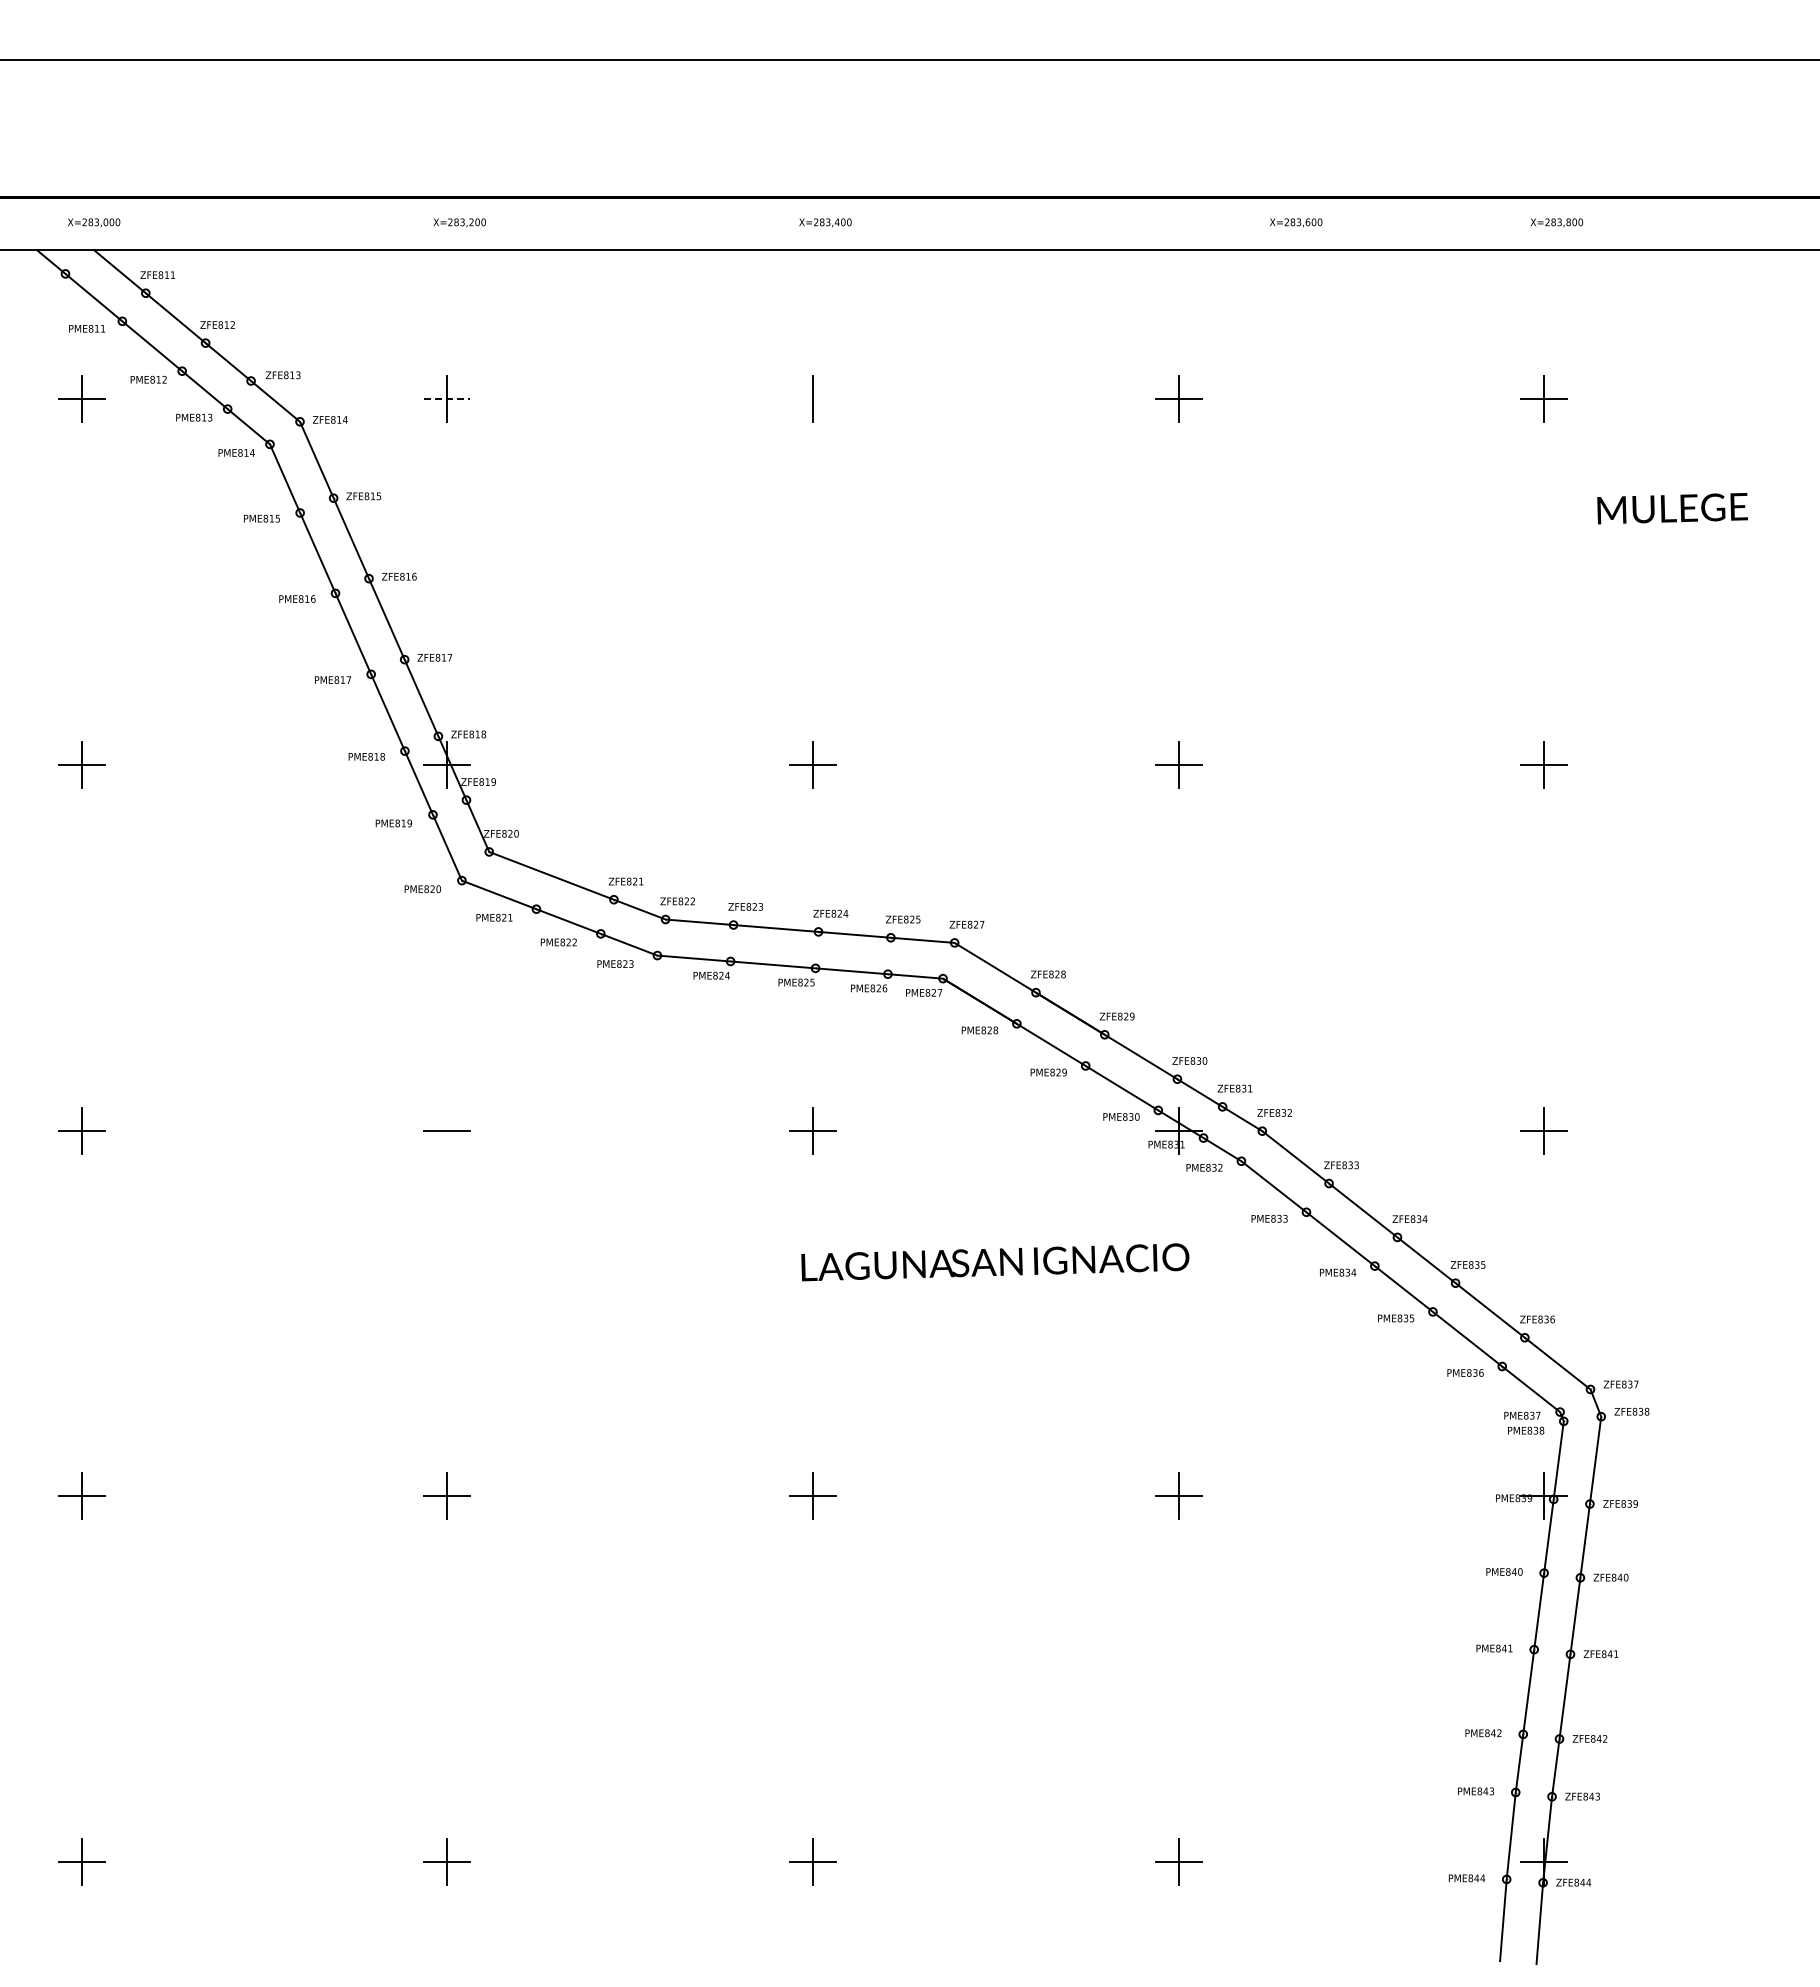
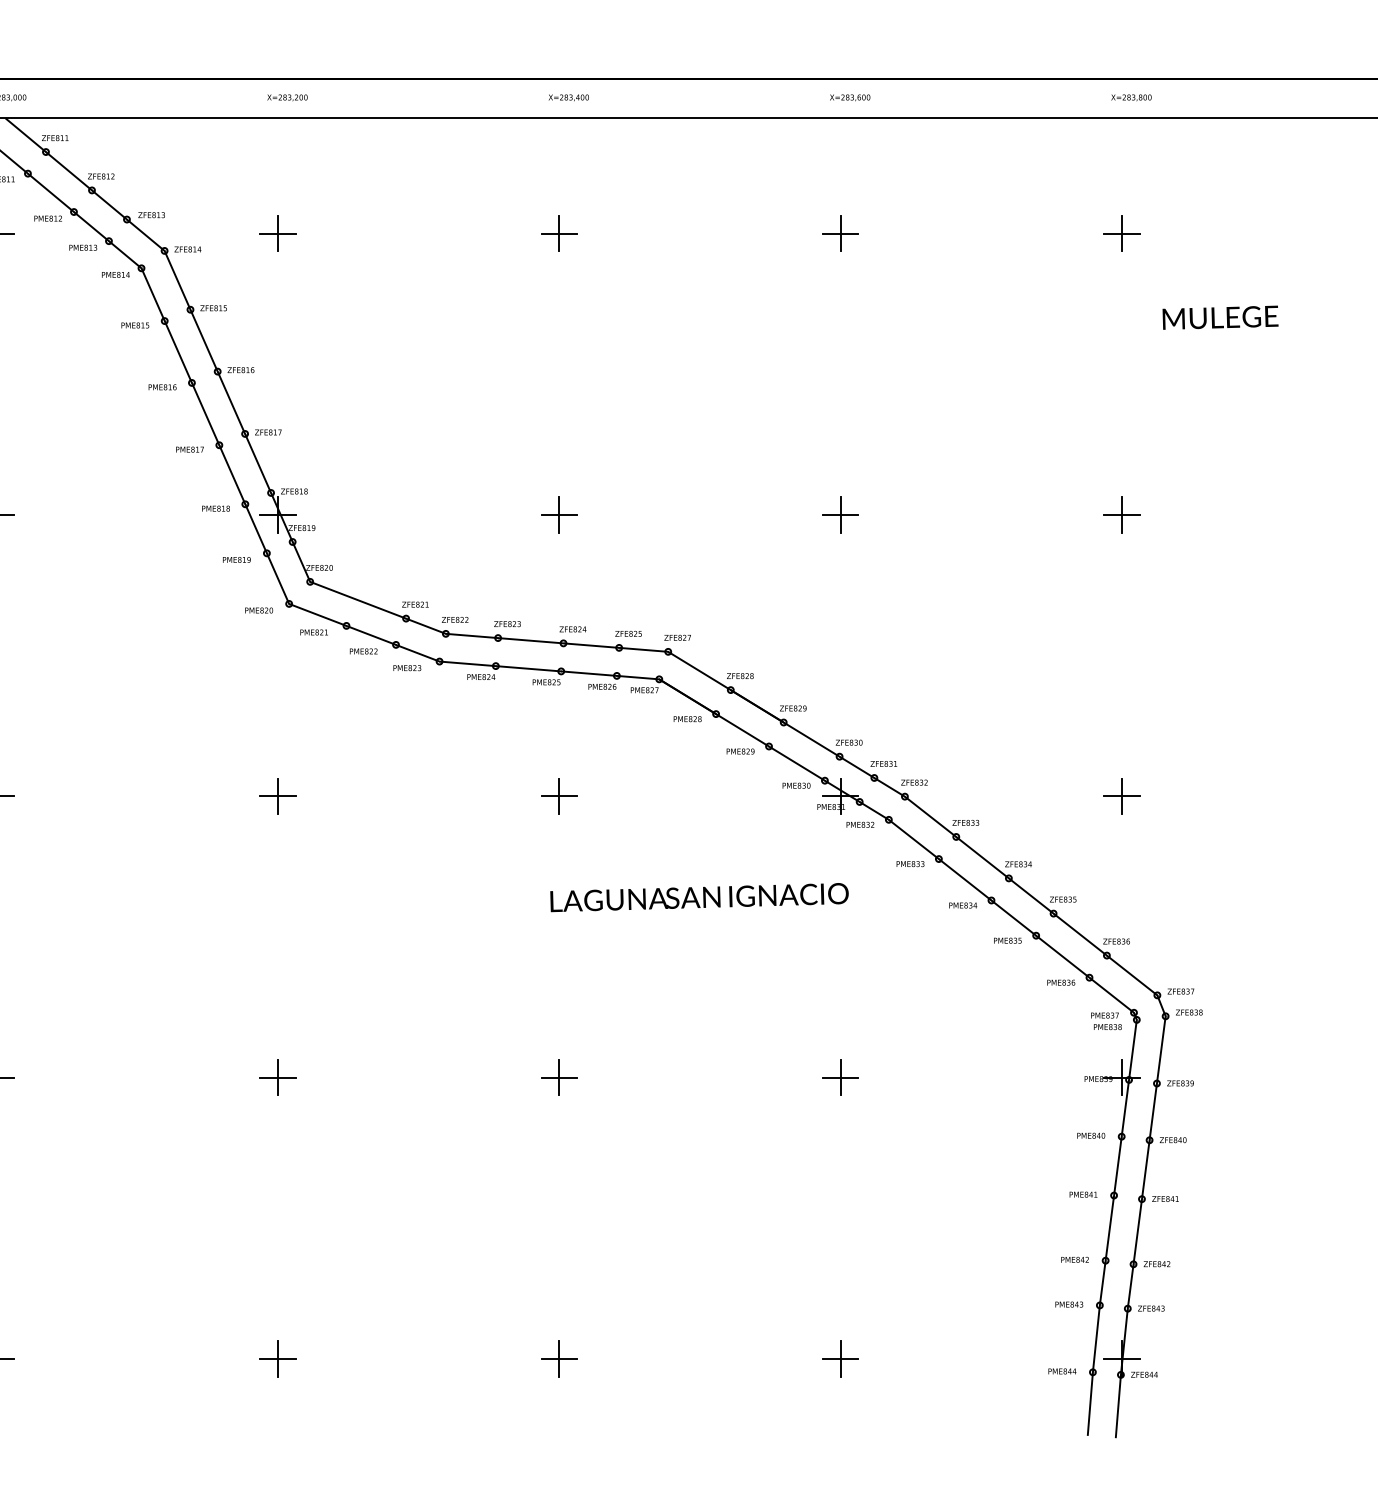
text: (1296, 222) -> (850, 97), moved
line: (447, 399) -> (278, 233), dashed -> solid
line: (812, 399) -> (558, 233), added
line: (447, 1130) -> (278, 796), added

